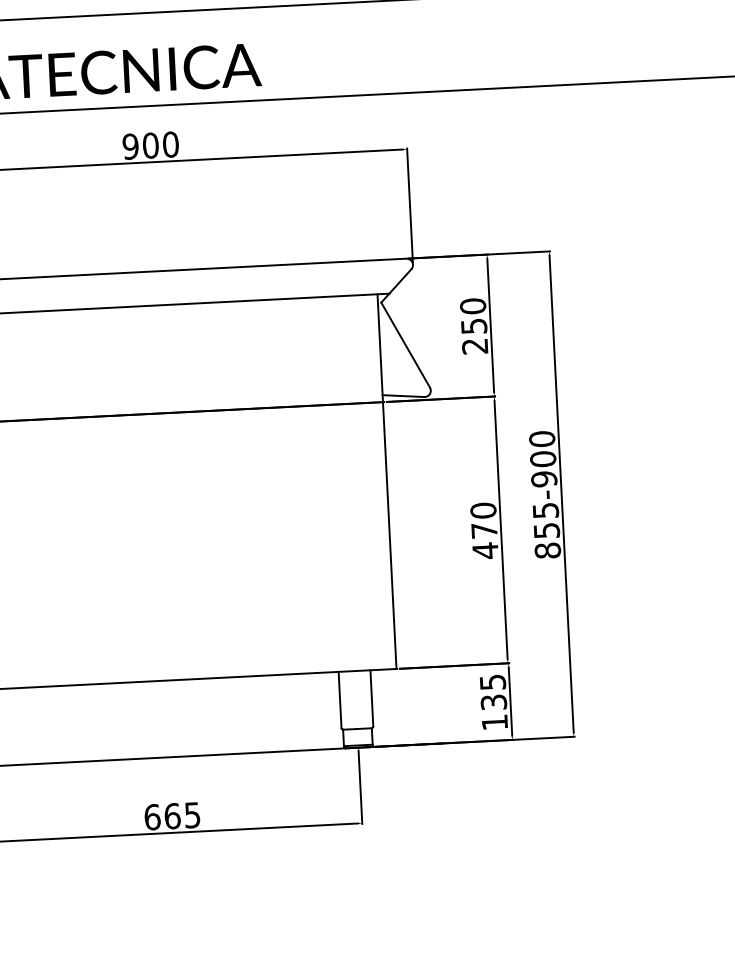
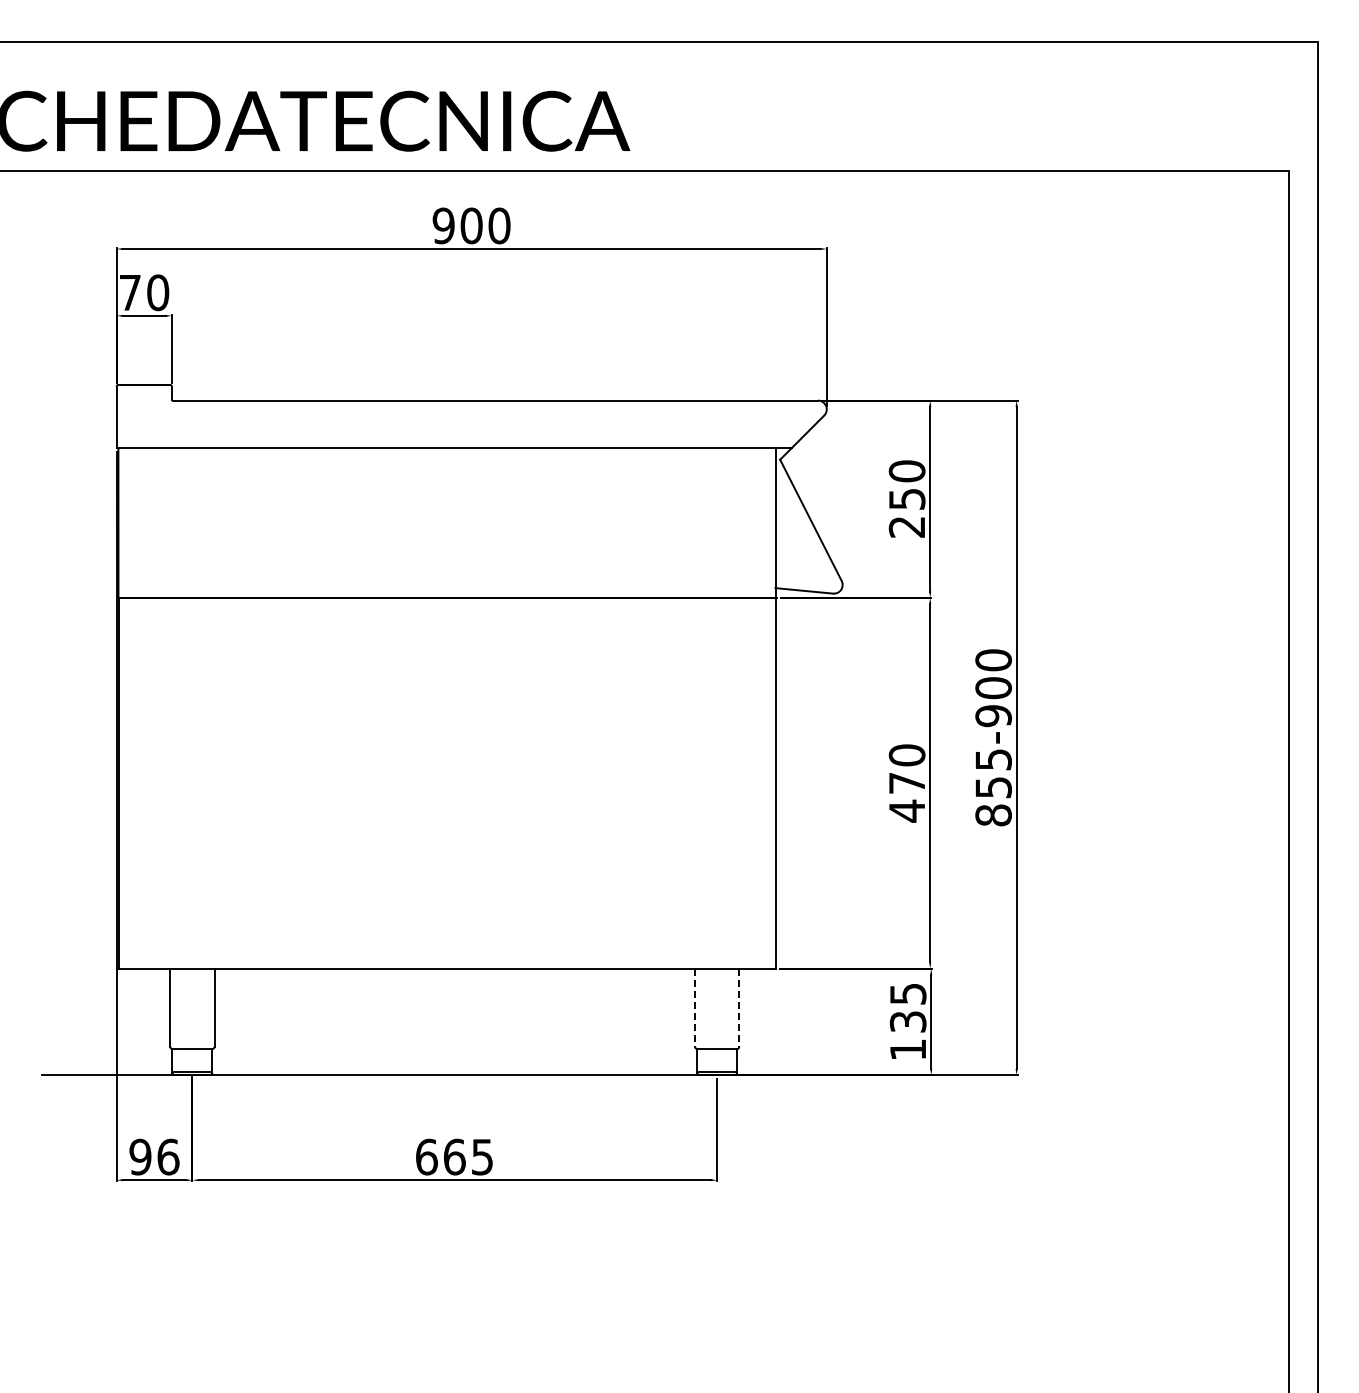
line: (372, 698) -> (739, 1008), solid -> dashed
line: (340, 700) -> (695, 1008), solid -> dashed

